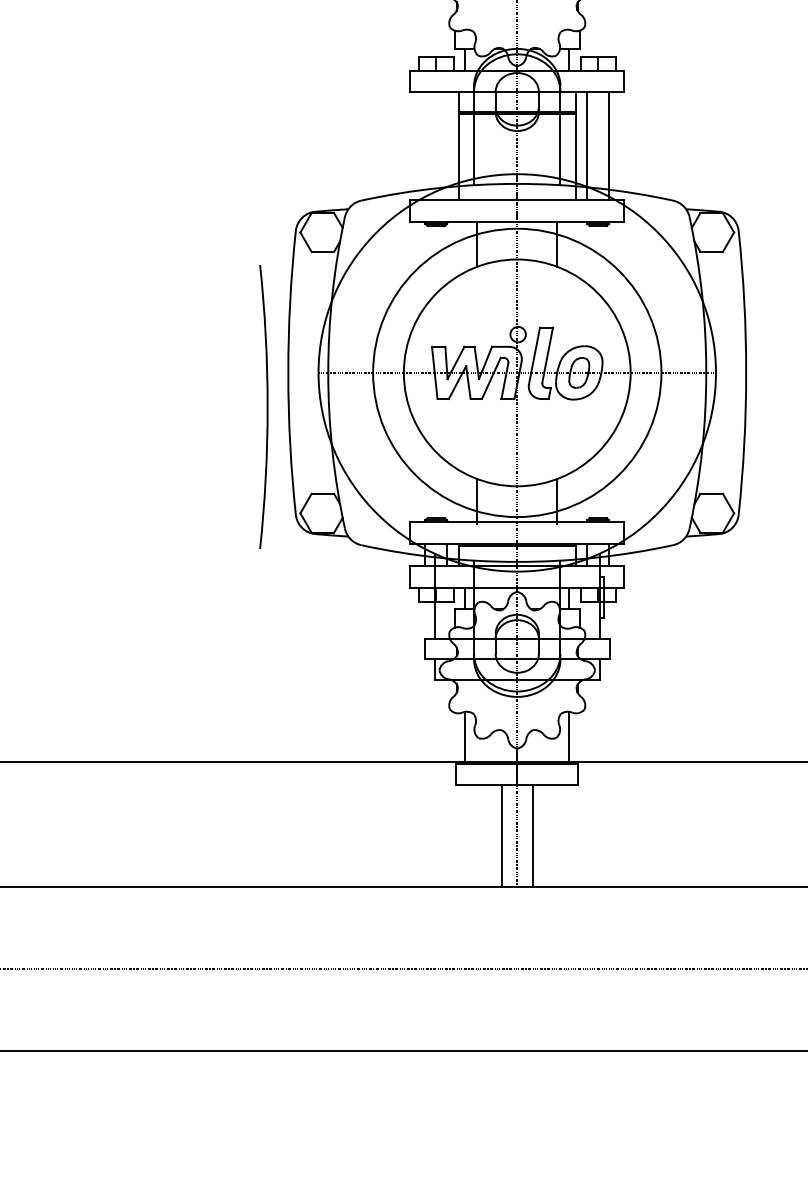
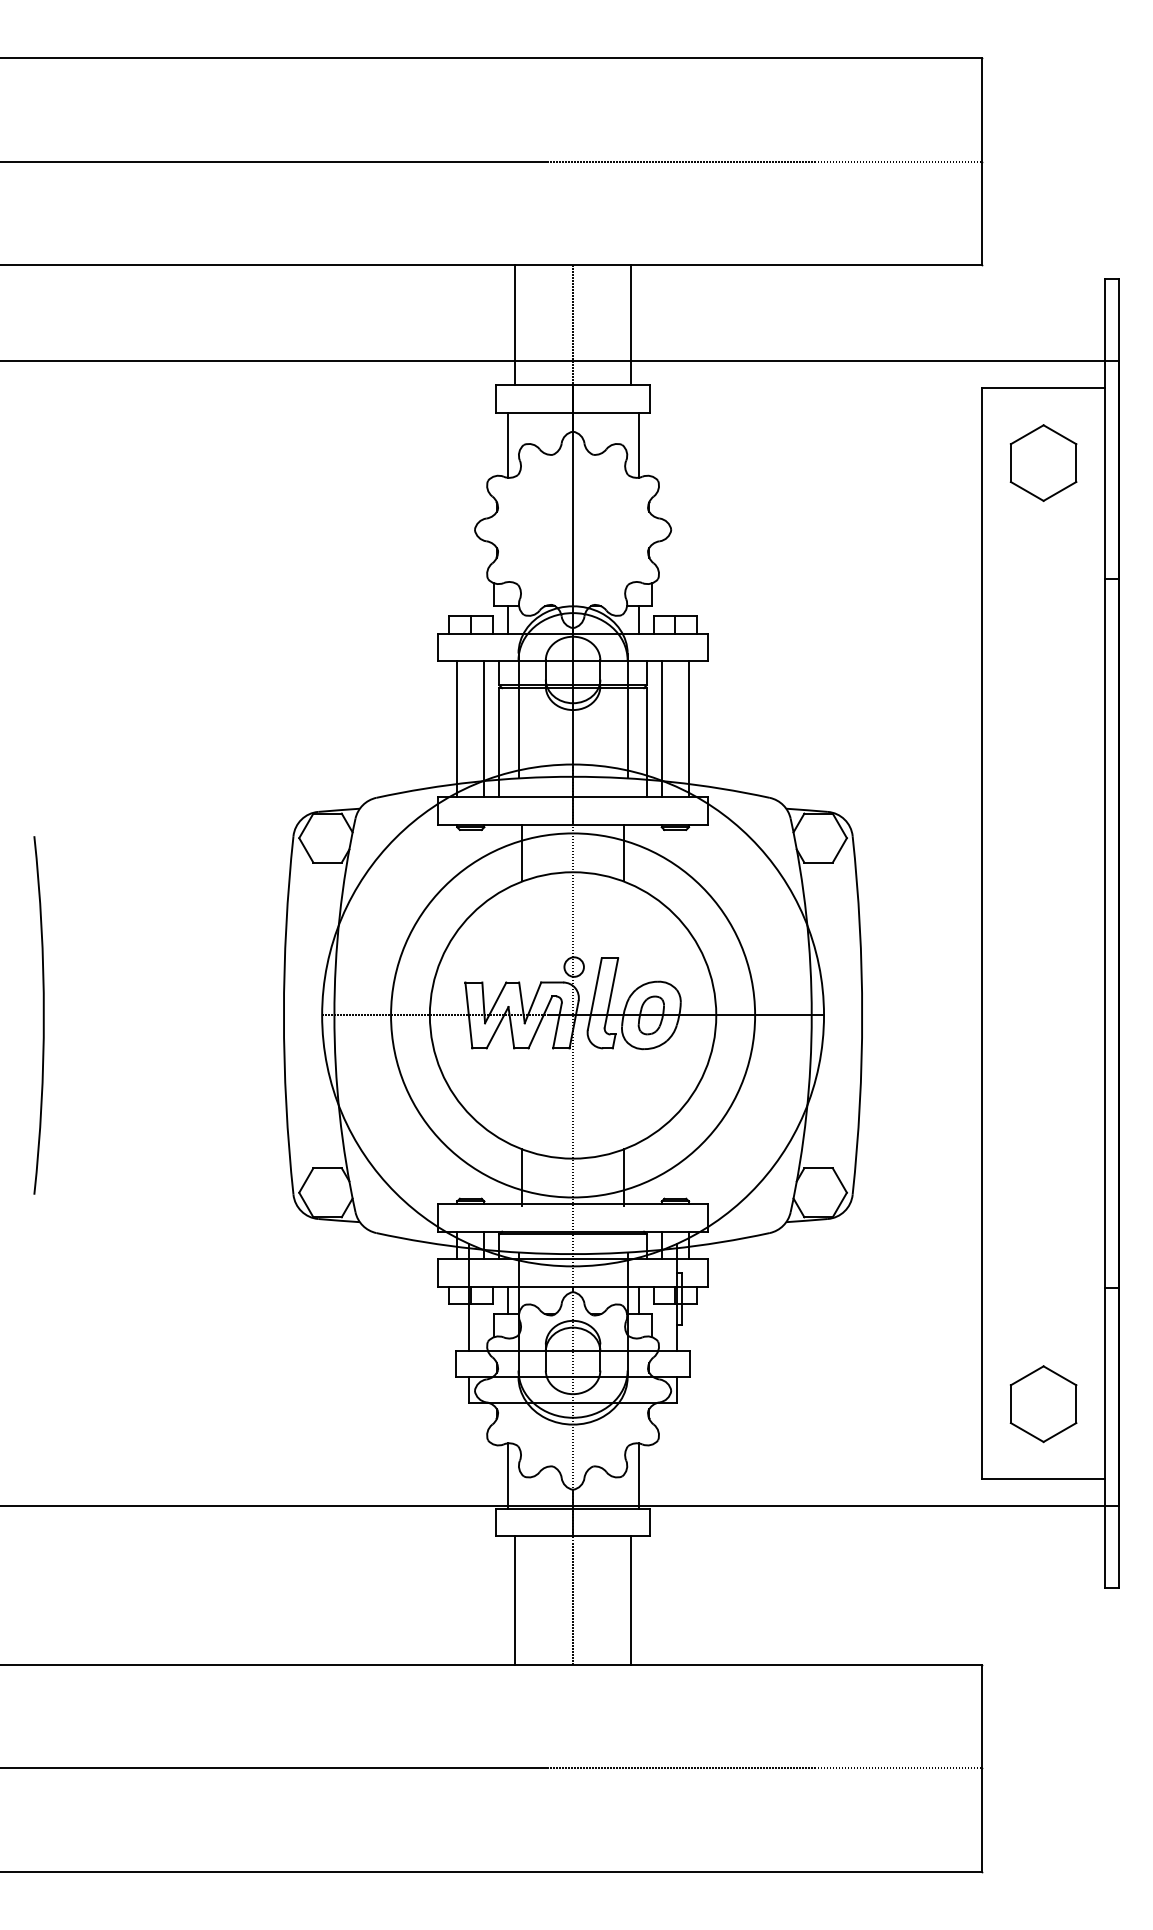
line: (425, 145) -> (457, 728), added
line: (447, 145) -> (484, 728), added
arc: (266, 407) -> (42, 1015), moved
line: (501, 836) -> (515, 1600), moved
line: (532, 836) -> (630, 1600), moved

